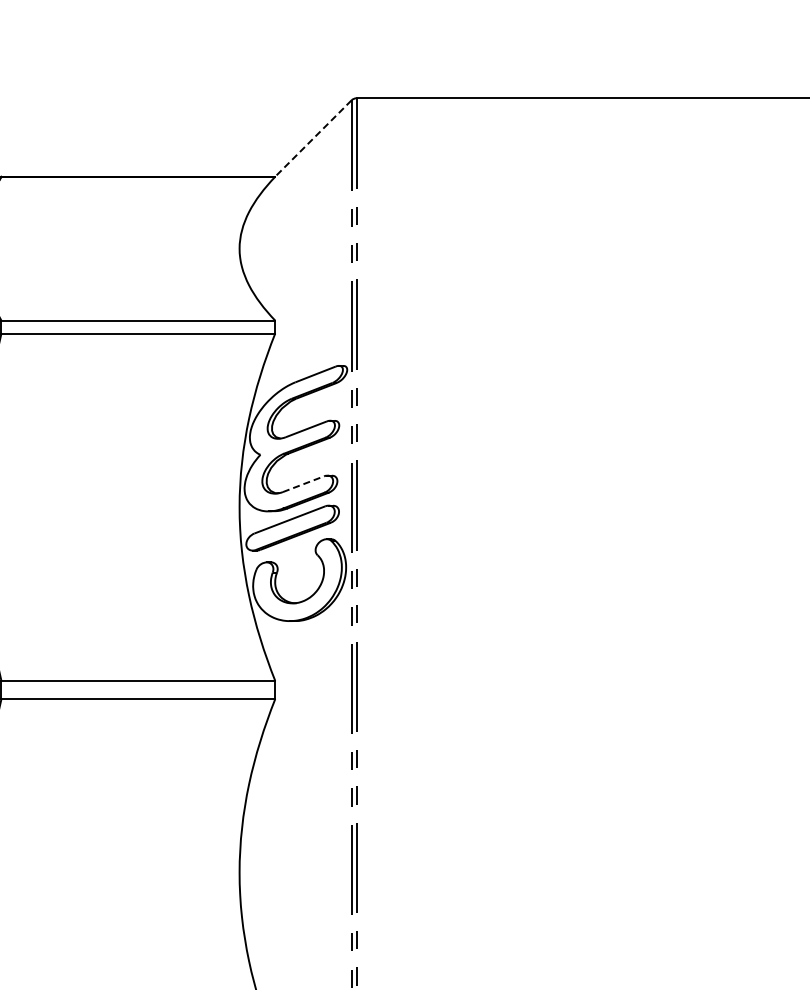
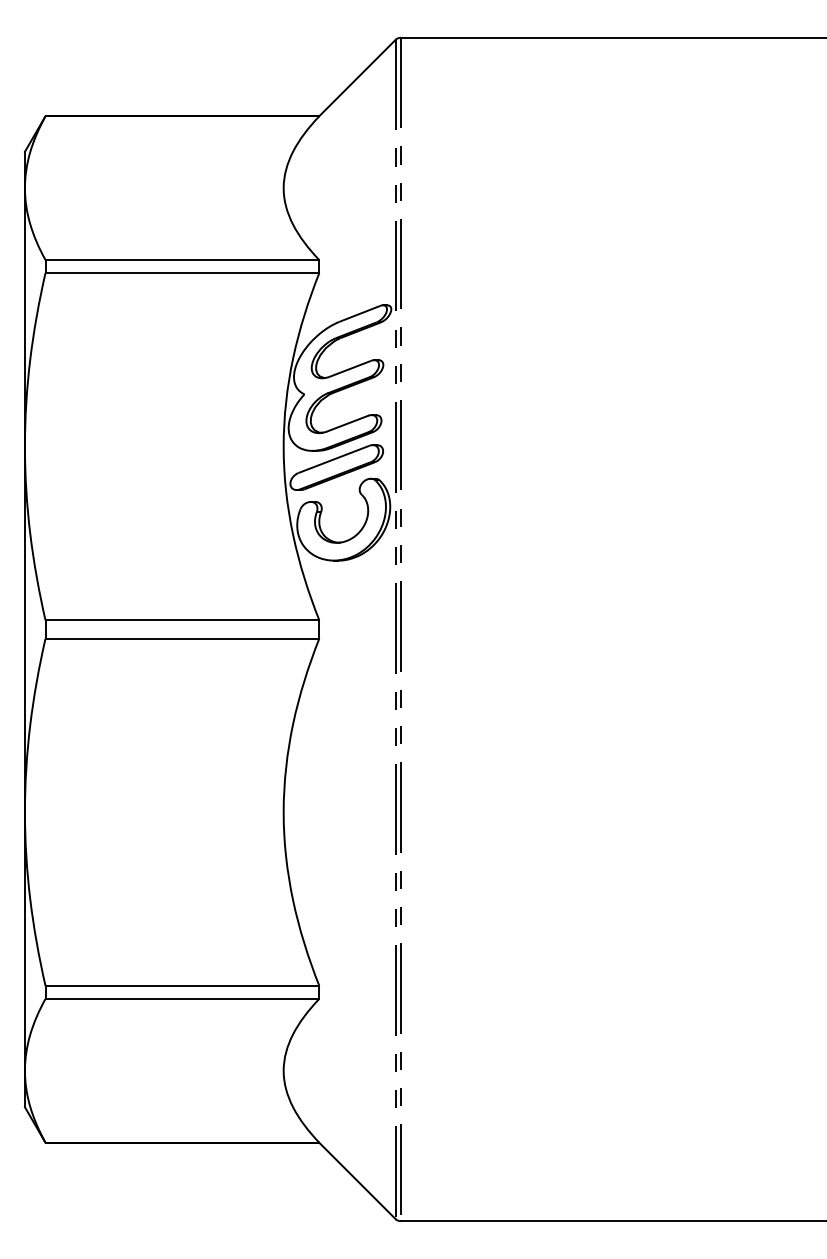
line: (313, 139) -> (357, 78), dashed -> solid
line: (304, 484) -> (348, 423), dashed -> solid

